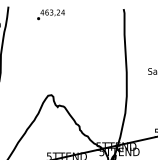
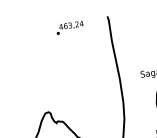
text: (50, 14) -> (69, 27), moved

